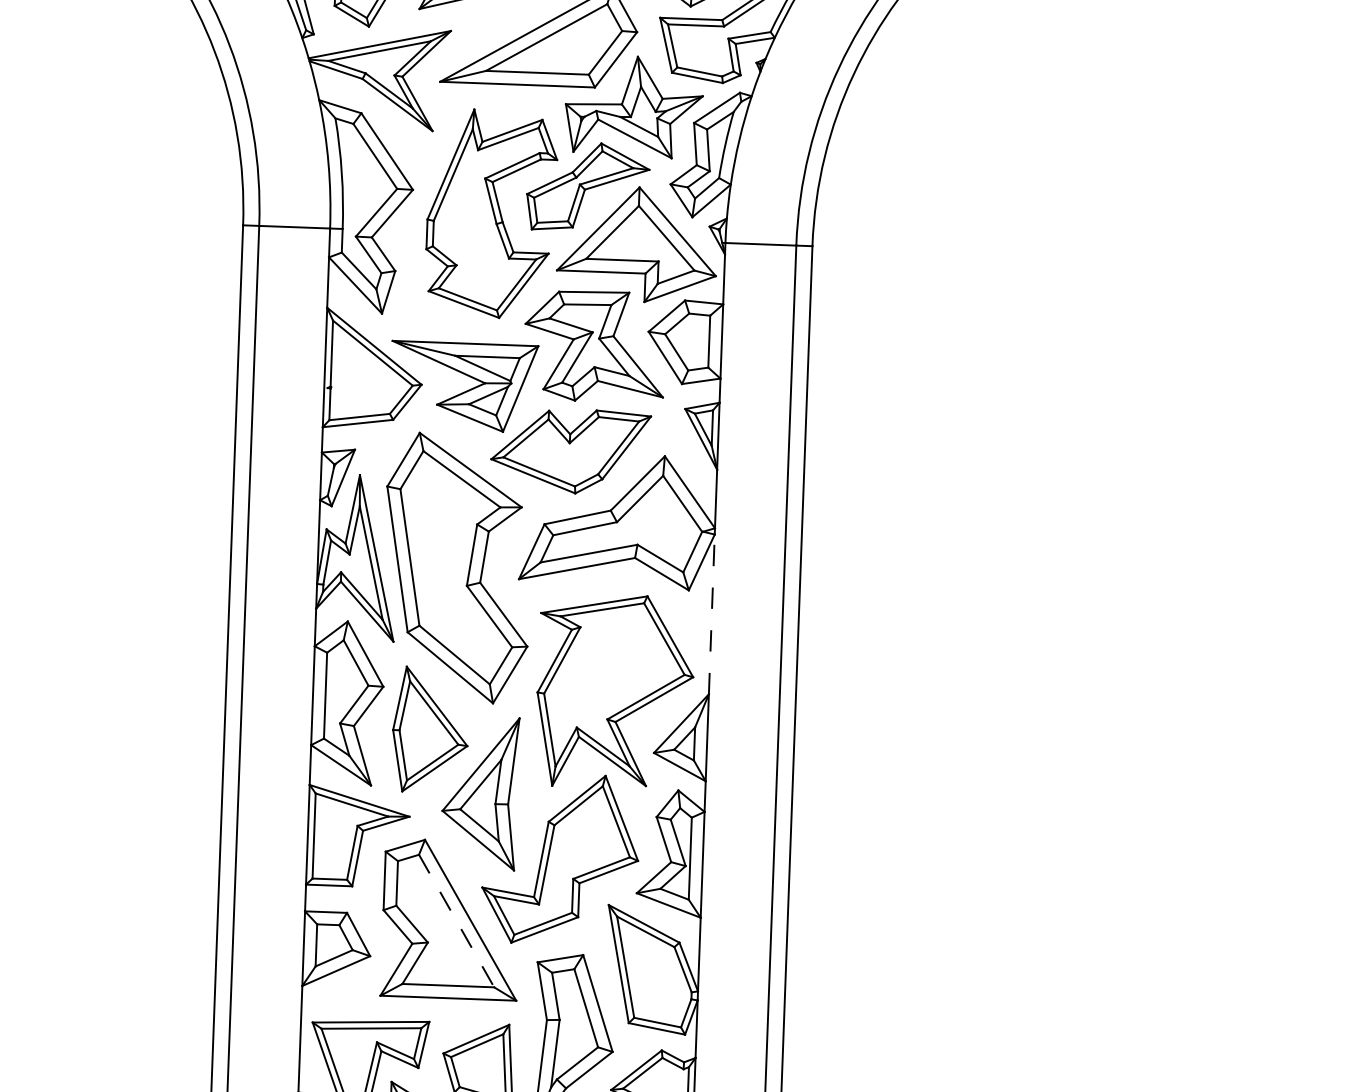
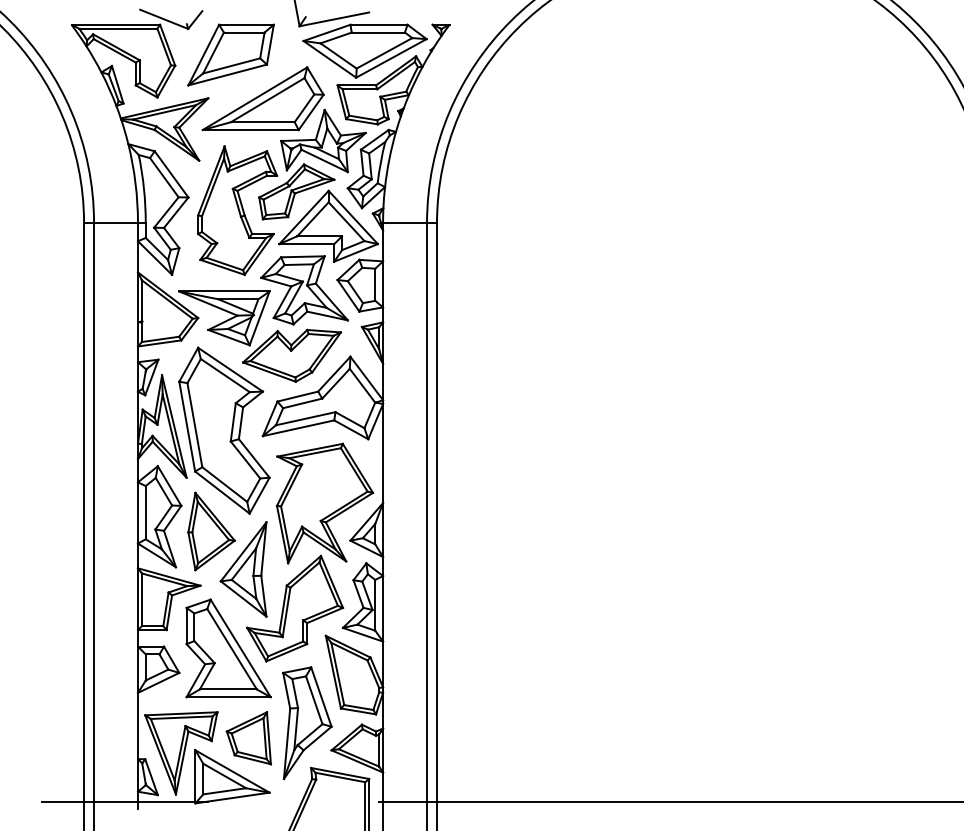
line: (712, 614) -> (383, 453), dashed -> solid
line: (457, 921) -> (232, 649), dashed -> solid

